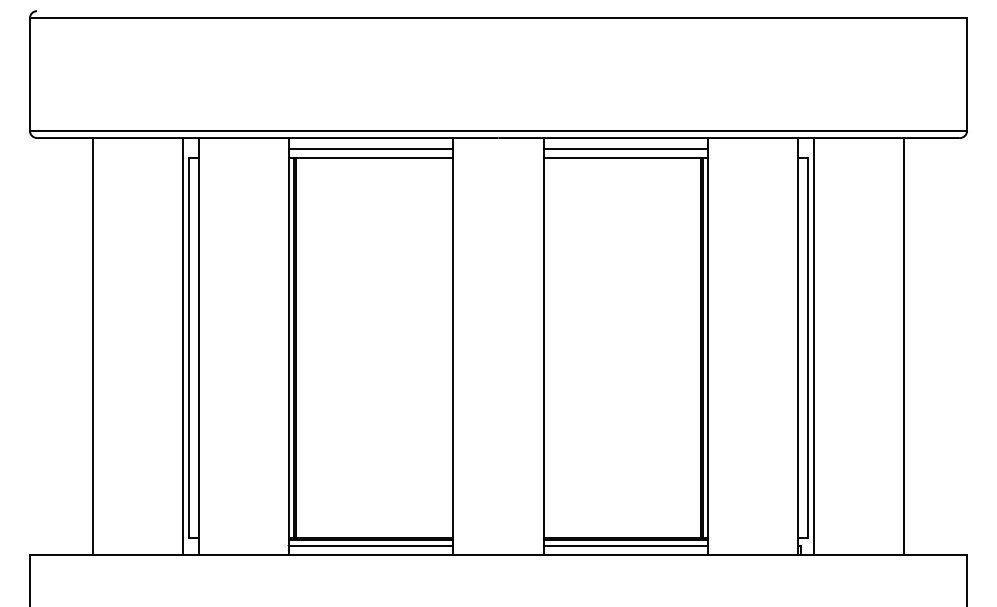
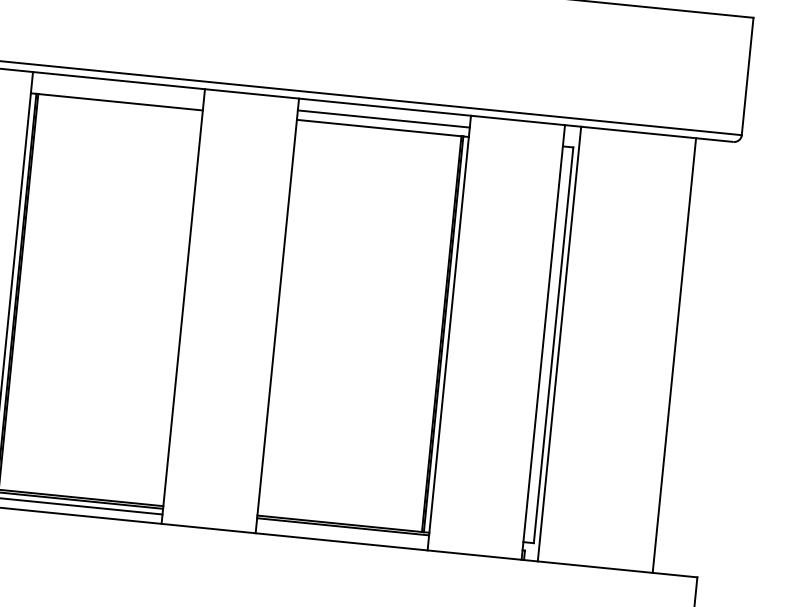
line: (370, 149) -> (117, 92), removed
line: (904, 346) -> (674, 355), moved
line: (625, 545) -> (342, 532), removed

